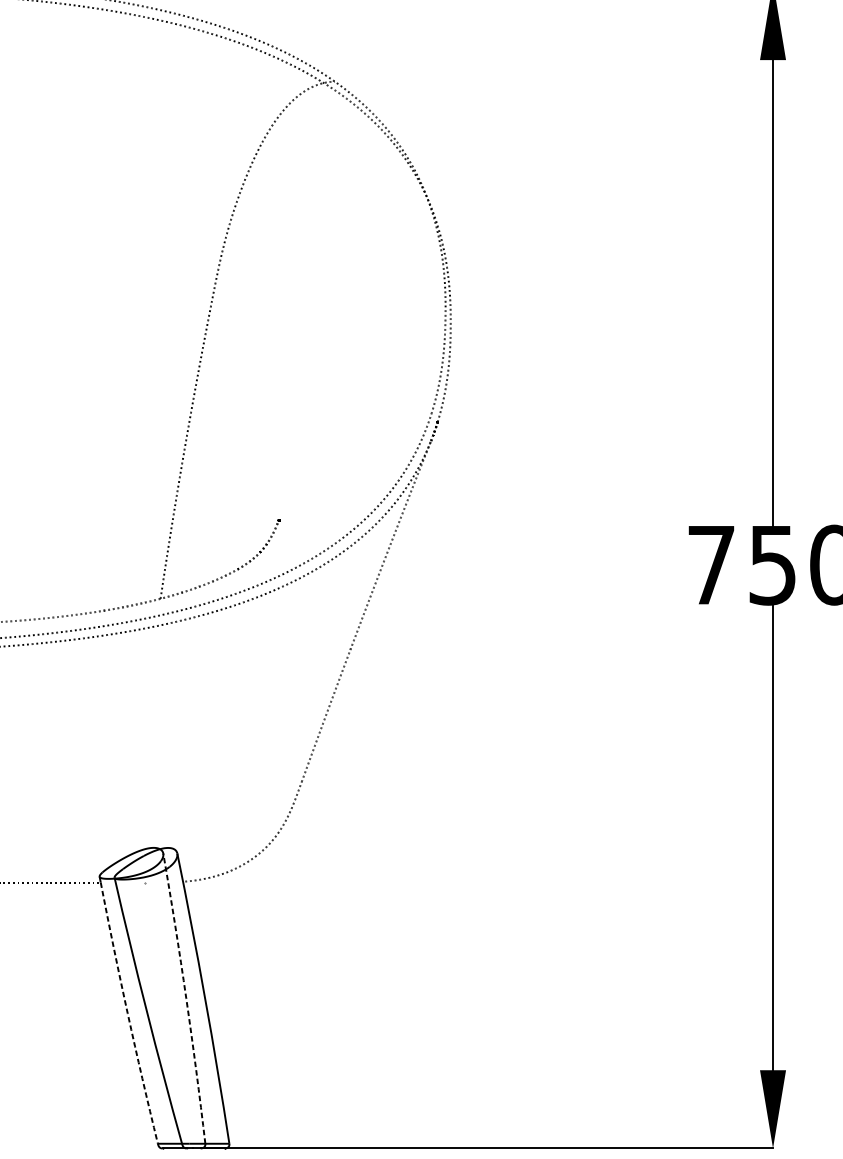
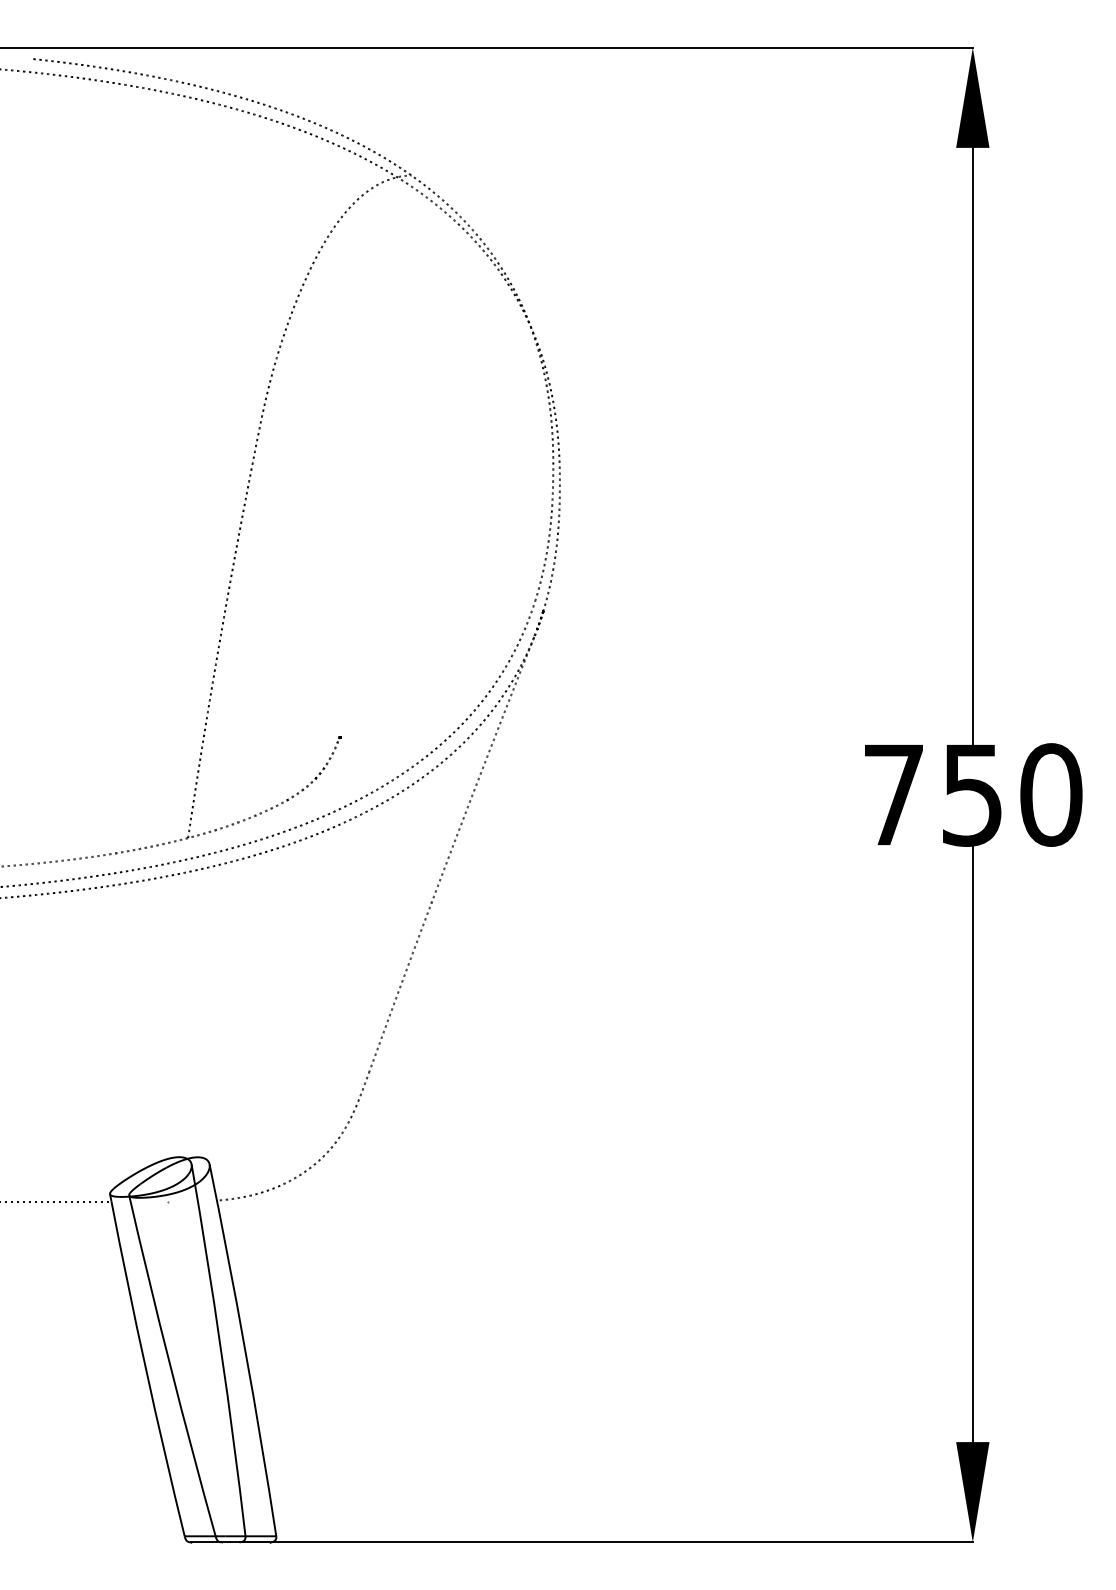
arc: (186, 998) -> (221, 1350), dashed -> solid
arc: (128, 1013) -> (146, 1369), dashed -> solid

